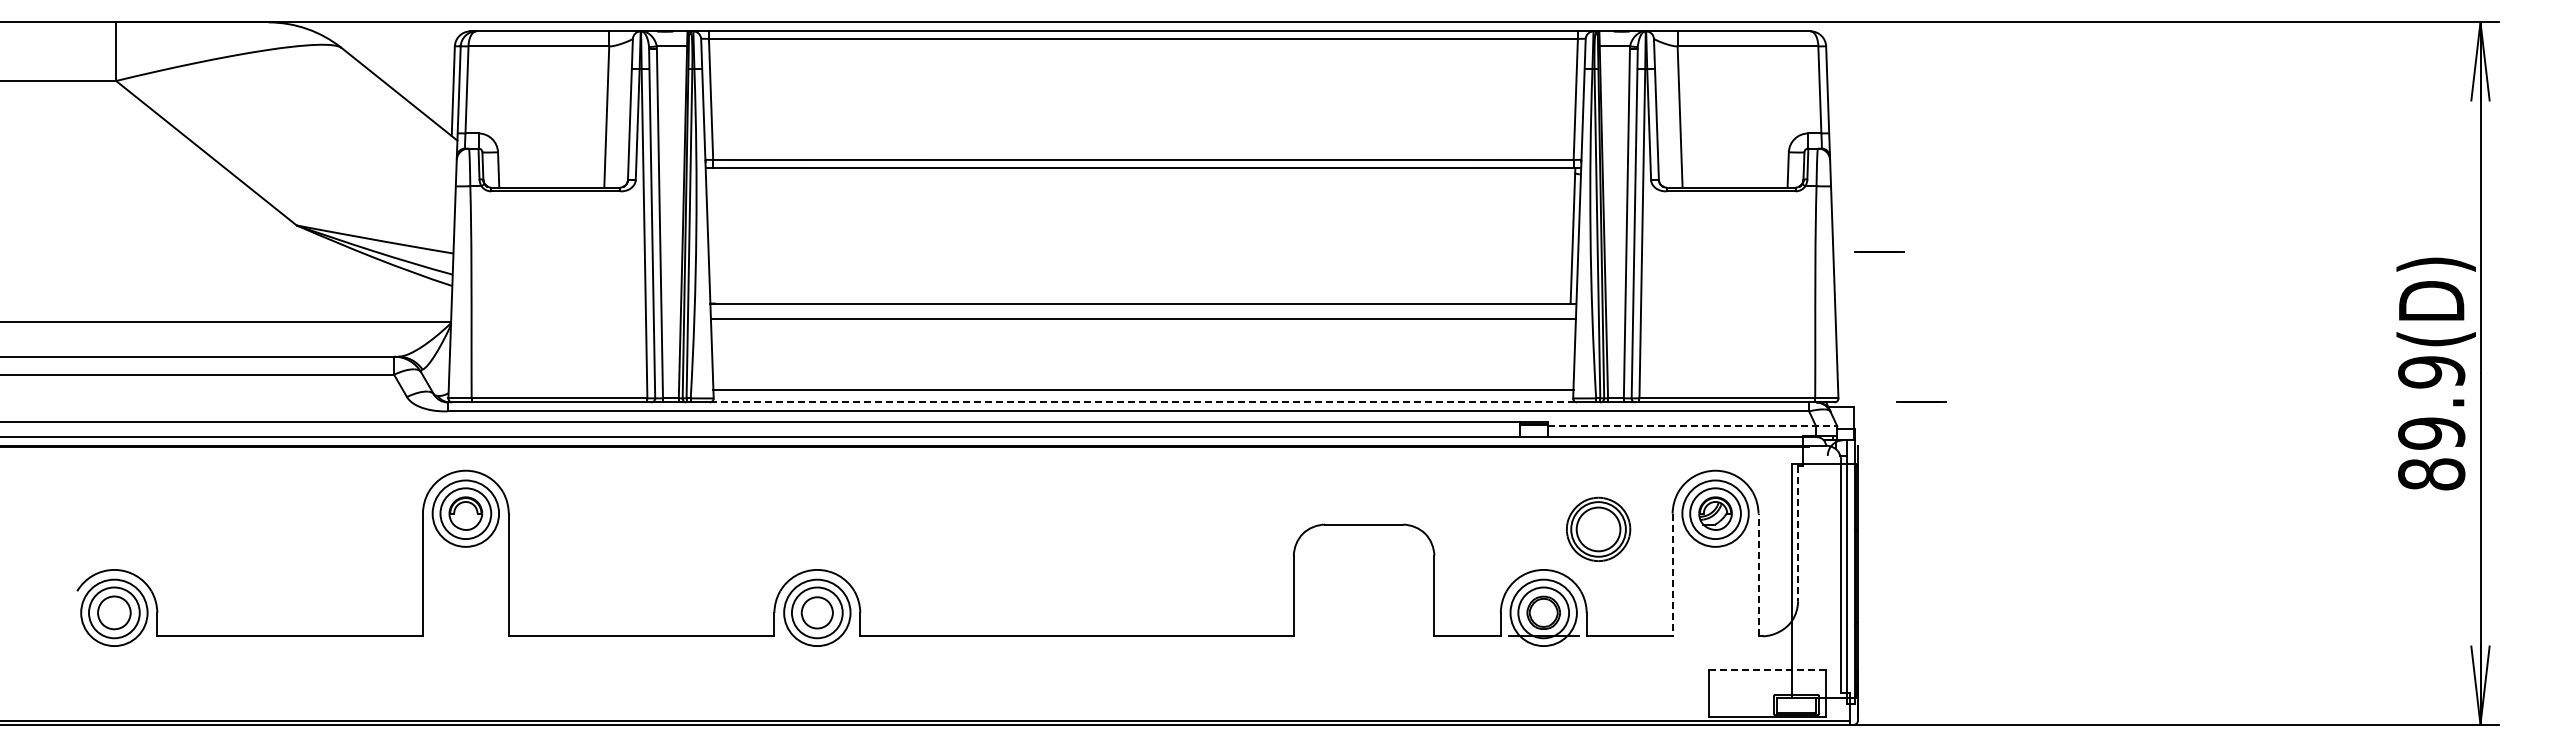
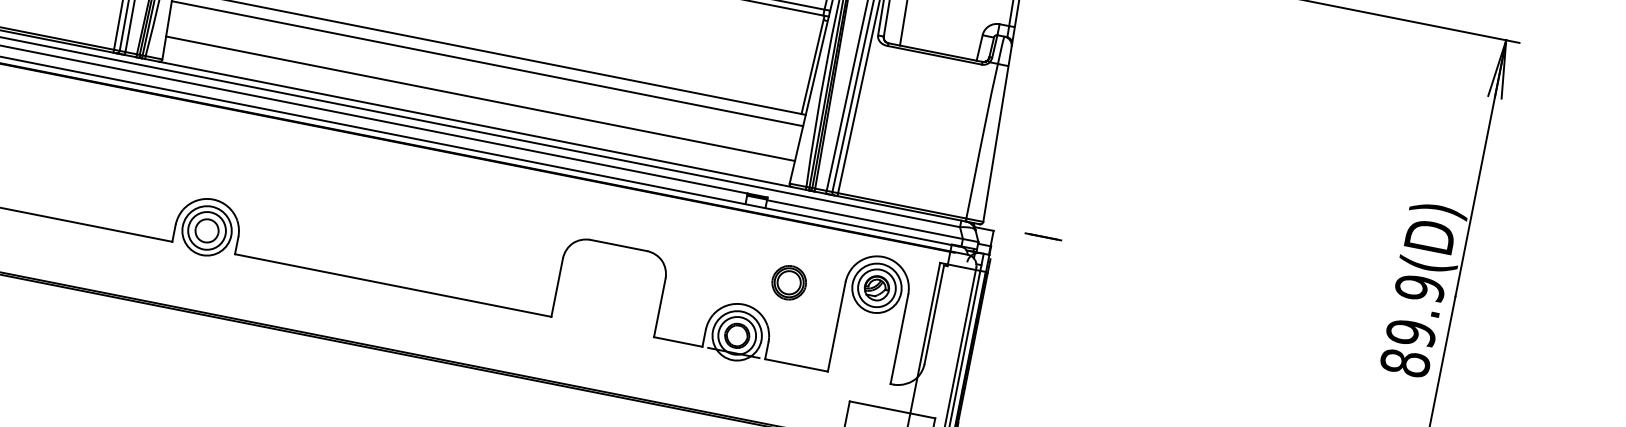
line: (1879, 251) -> (1034, 120), removed
line: (1143, 390) -> (480, 98), moved
line: (1143, 402) -> (475, 124), dashed -> solid
line: (1692, 426) -> (872, 221), dashed -> solid
part: (1597, 528) -> (788, 282), size x0.71
line: (1798, 533) -> (934, 314), dashed -> solid
line: (1758, 574) -> (899, 338), dashed -> solid
line: (1672, 575) -> (836, 327), dashed -> solid
line: (1767, 669) -> (892, 409), dashed -> solid

